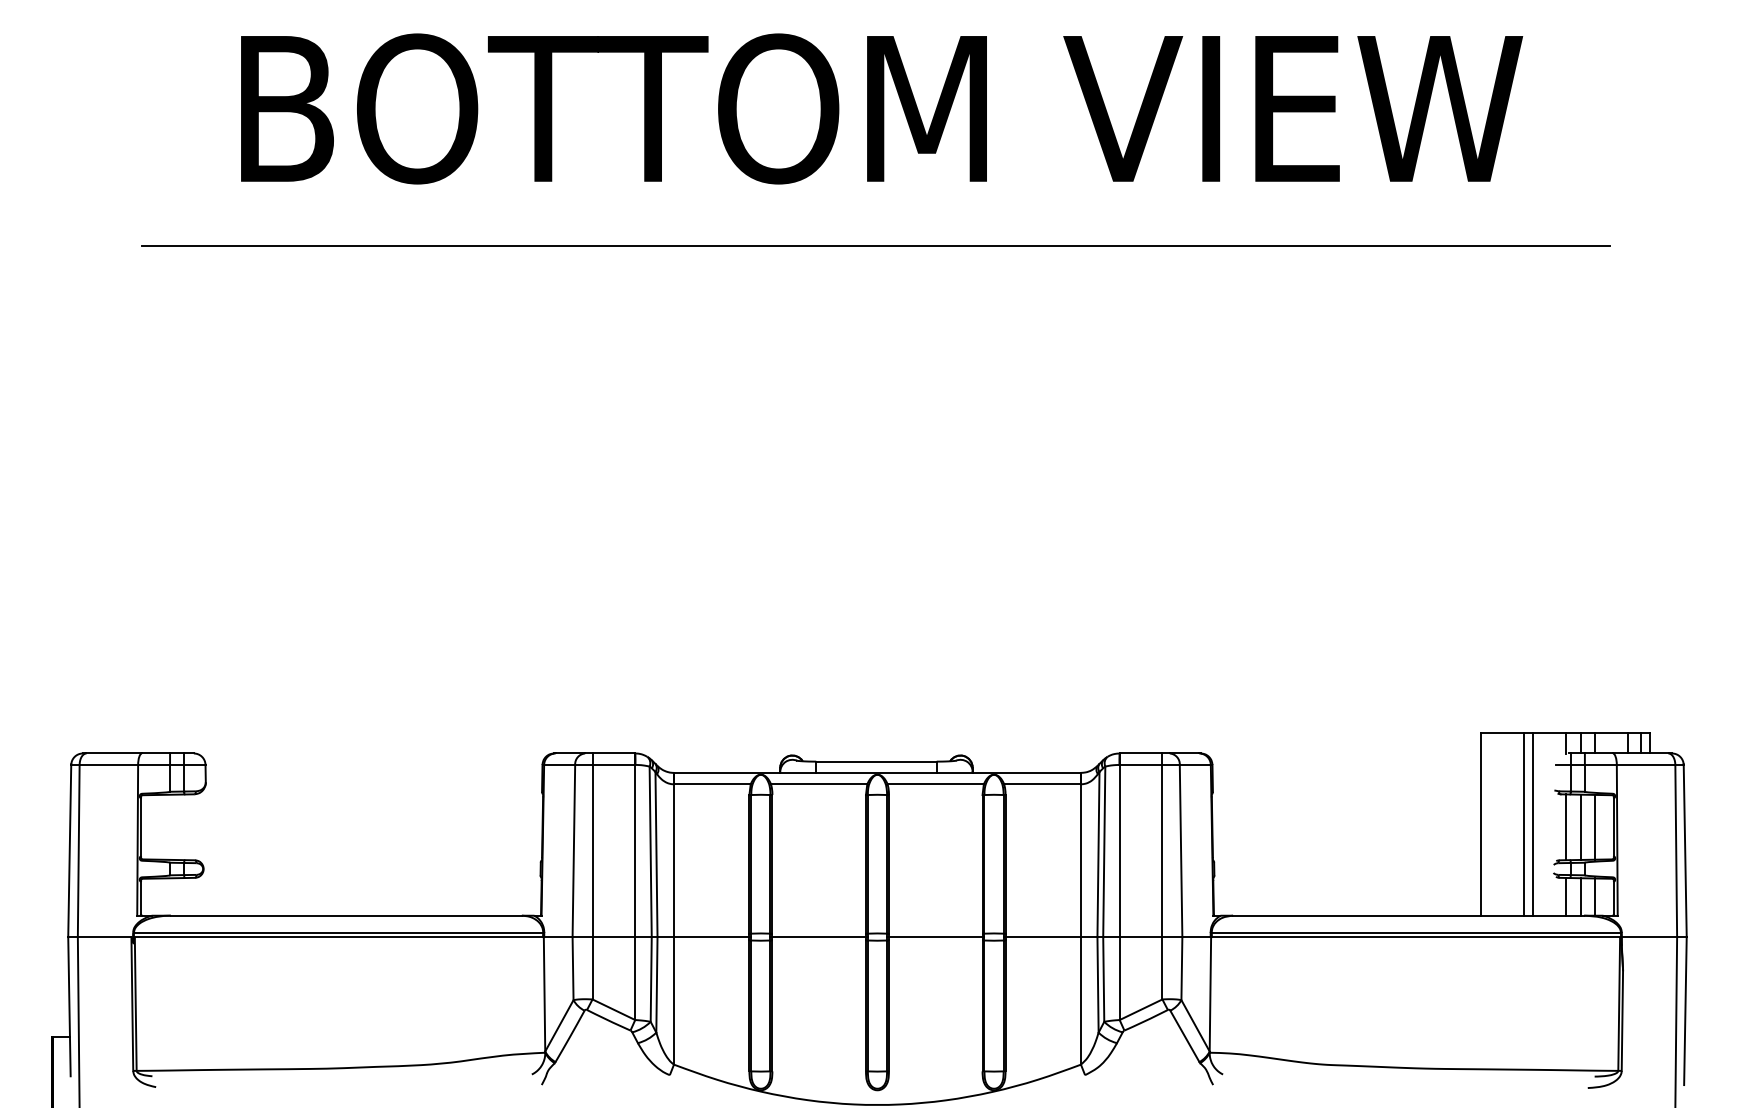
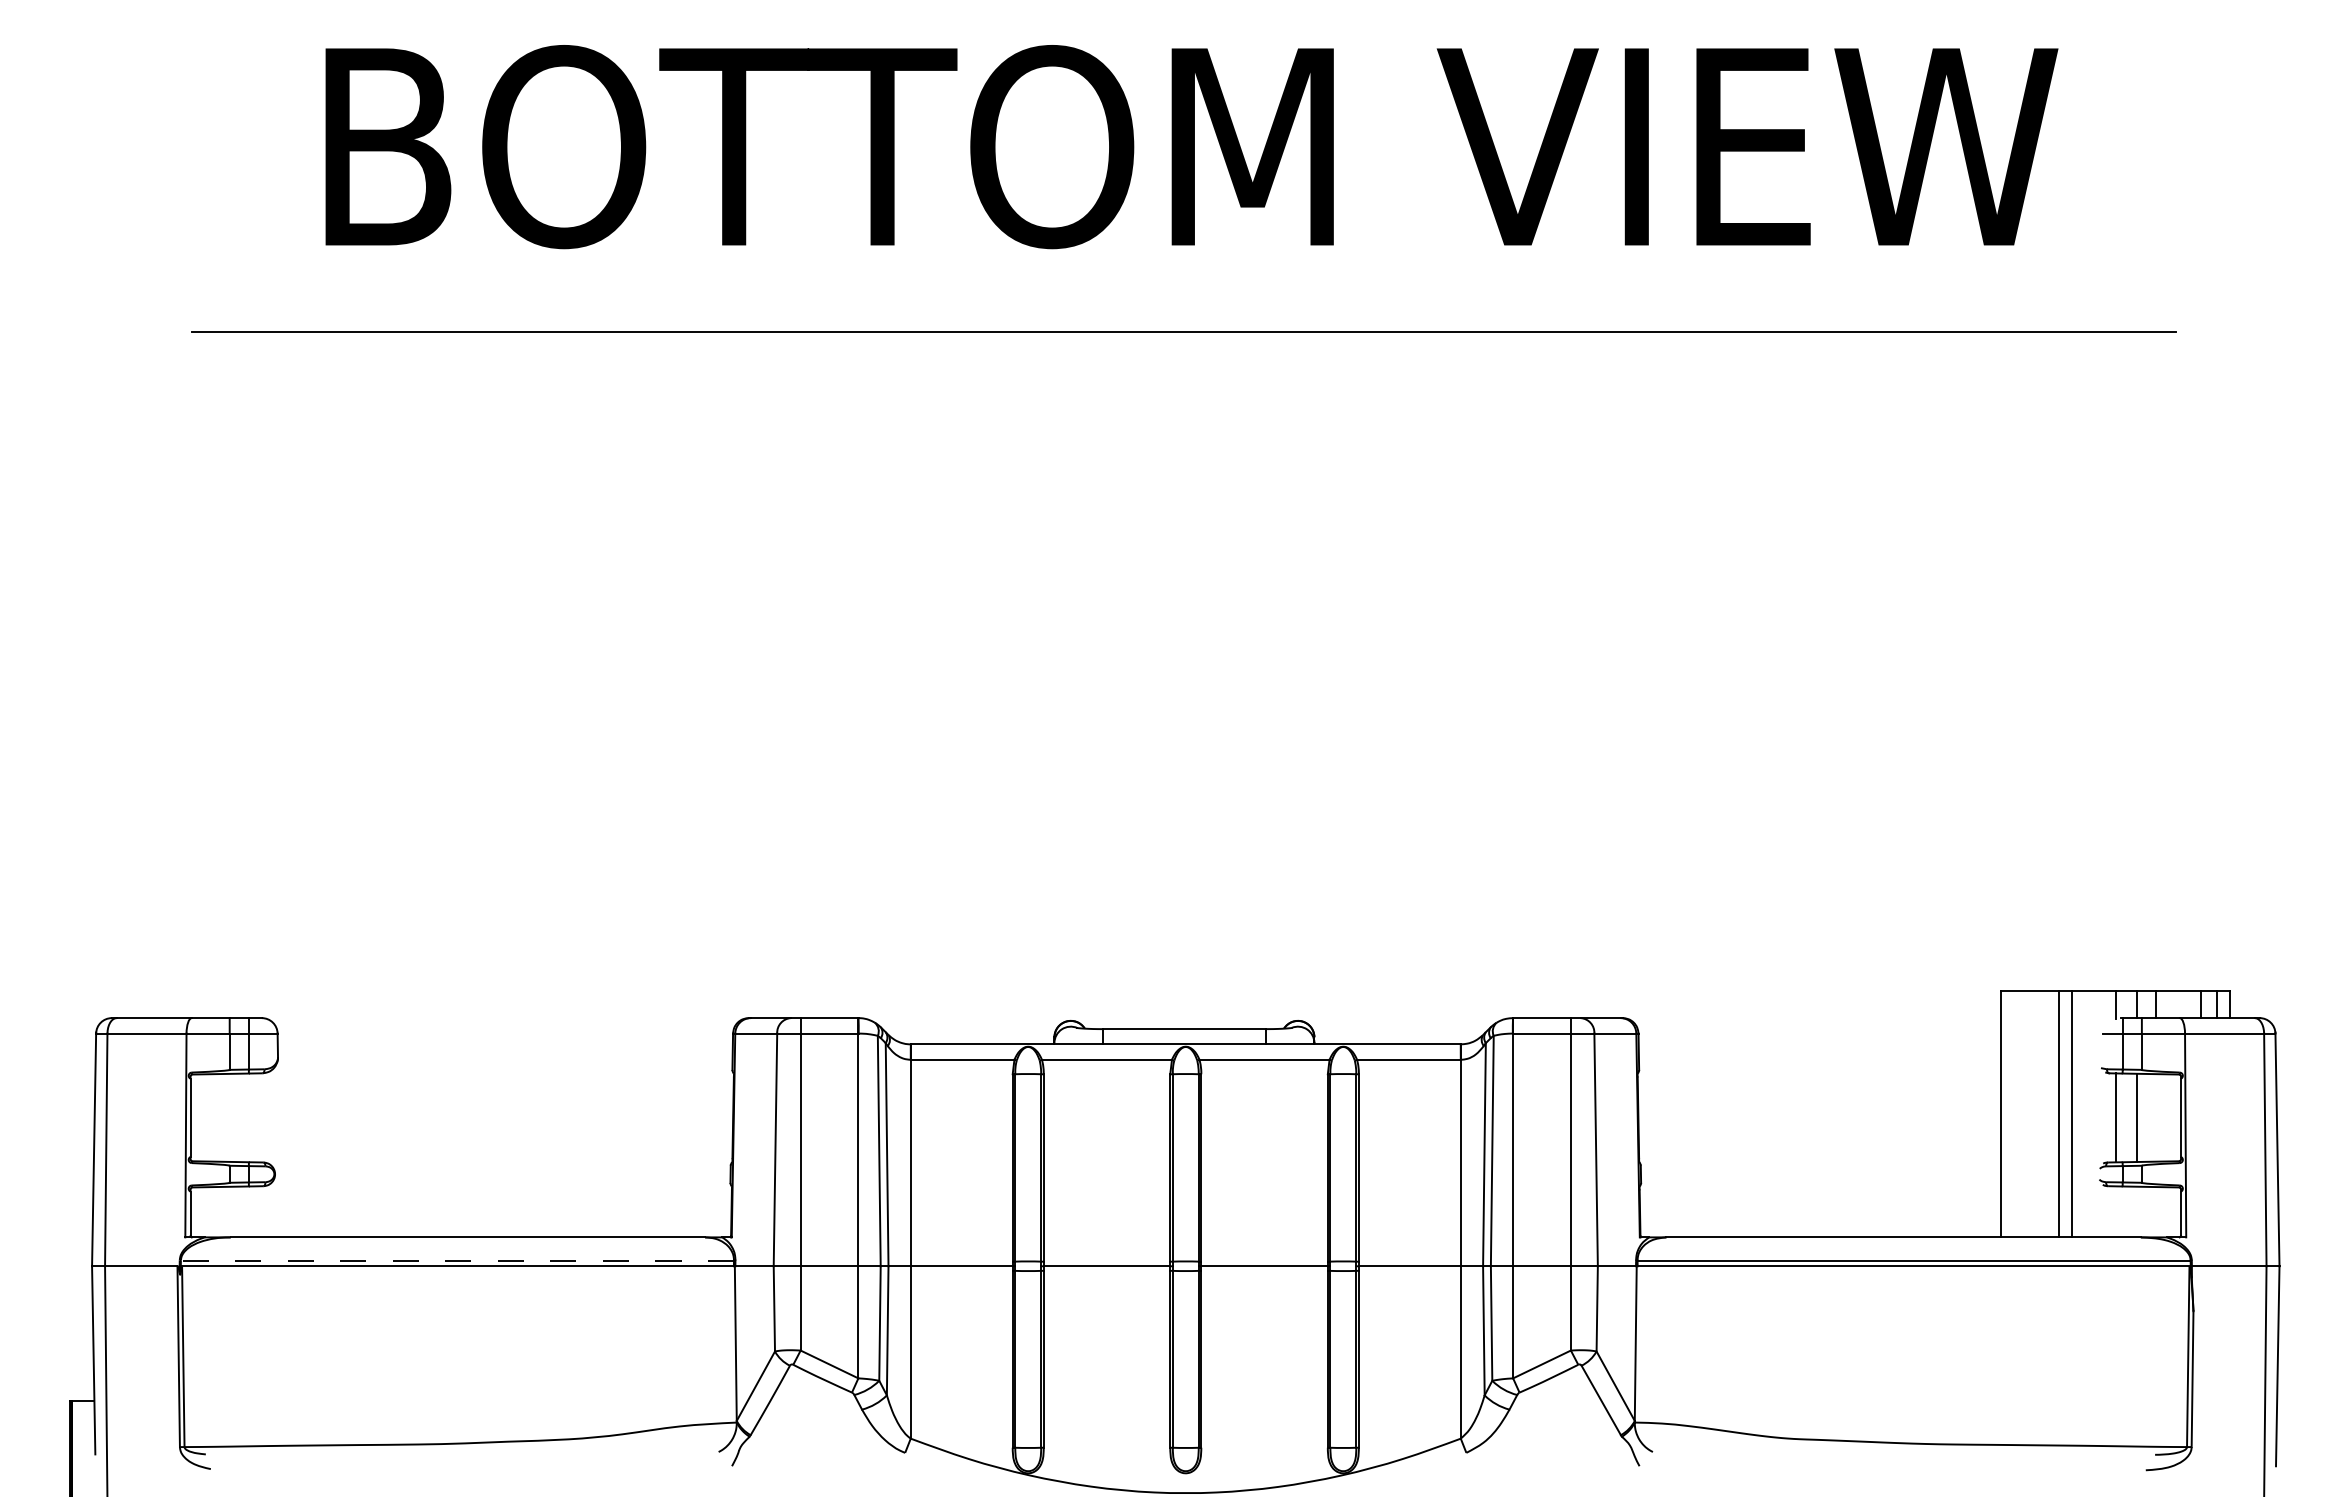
line: (1594, 827) -> (2155, 1117), removed
line: (1566, 896) -> (2116, 1211), removed
line: (1581, 896) -> (2137, 1211), removed
line: (1594, 897) -> (2155, 1212), removed
line: (338, 932) -> (457, 1260), solid -> dashed

